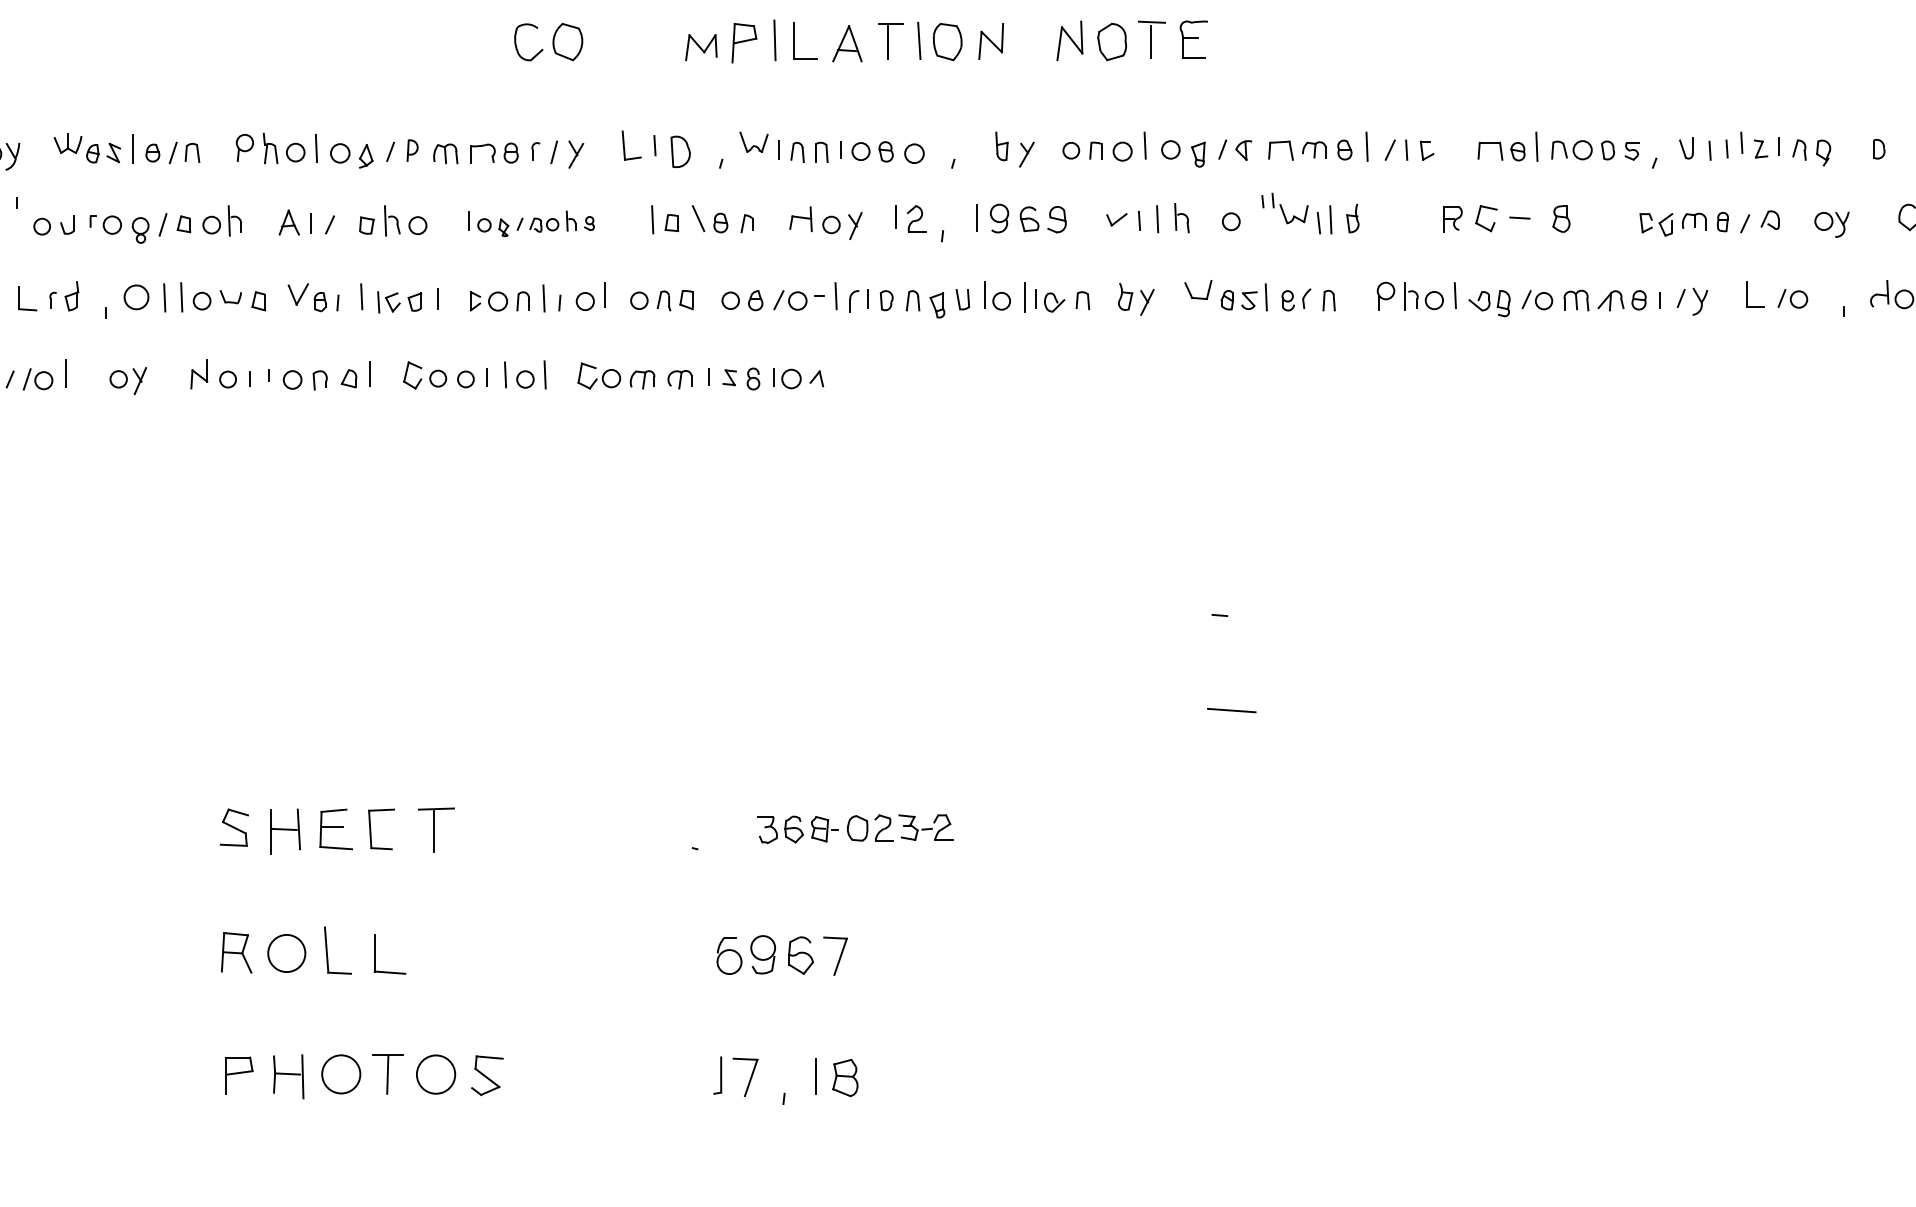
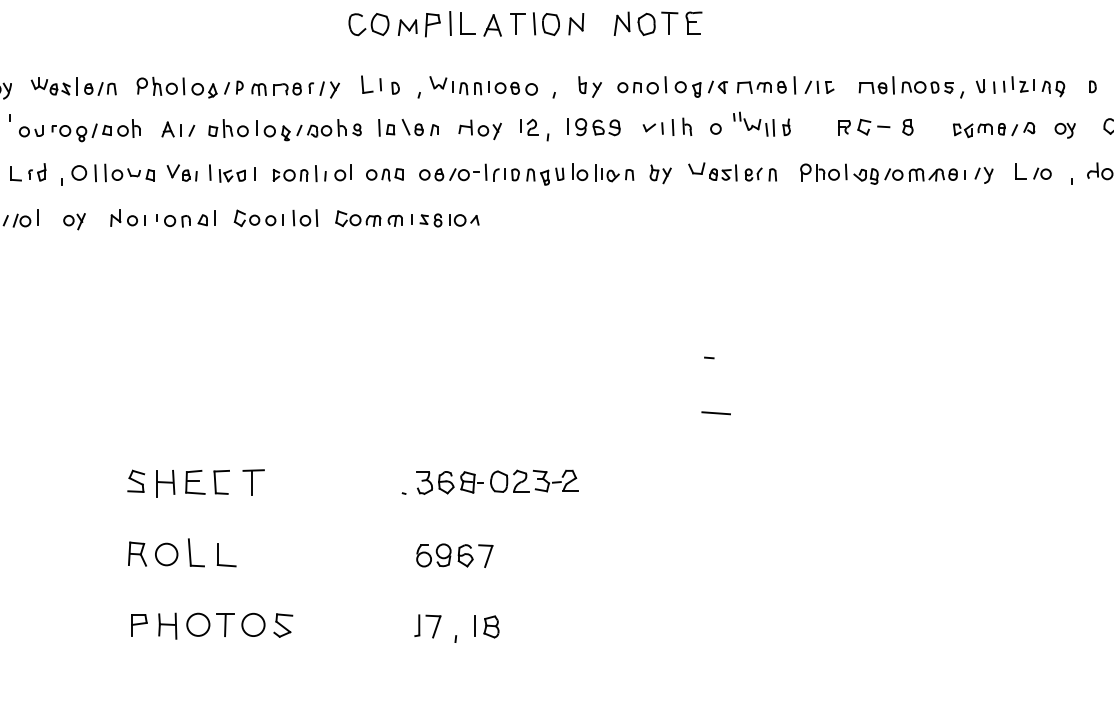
part: (547, 42) -> (368, 24), moved
part: (680, 150) -> (395, 87), size x0.62
part: (530, 224) -> (308, 130), size x1.43
part: (855, 827) -> (497, 481), size x1.43

